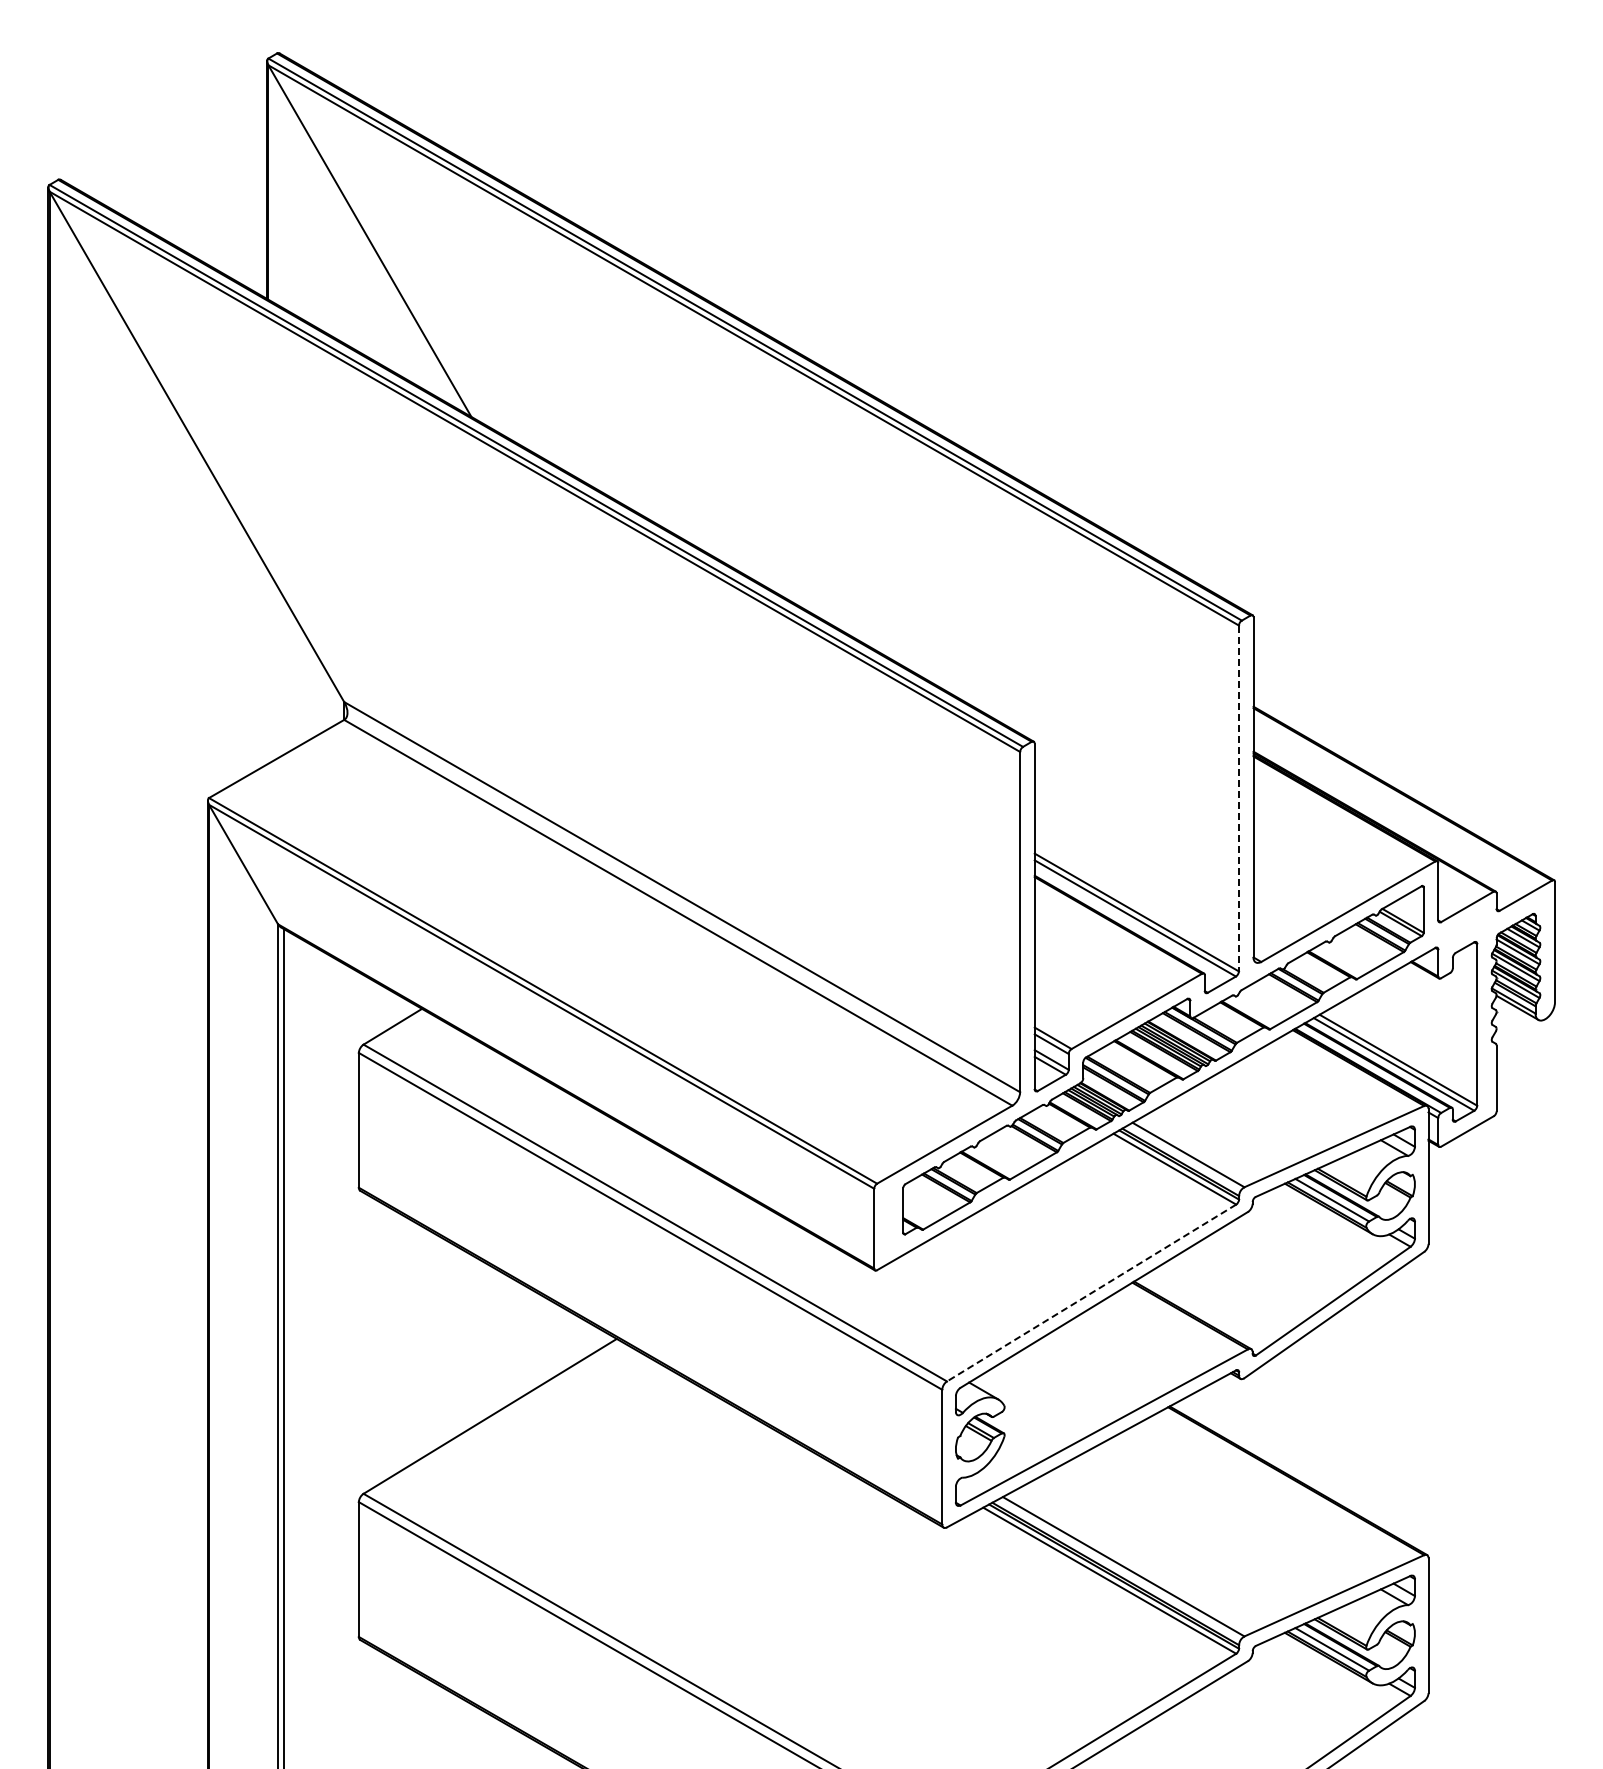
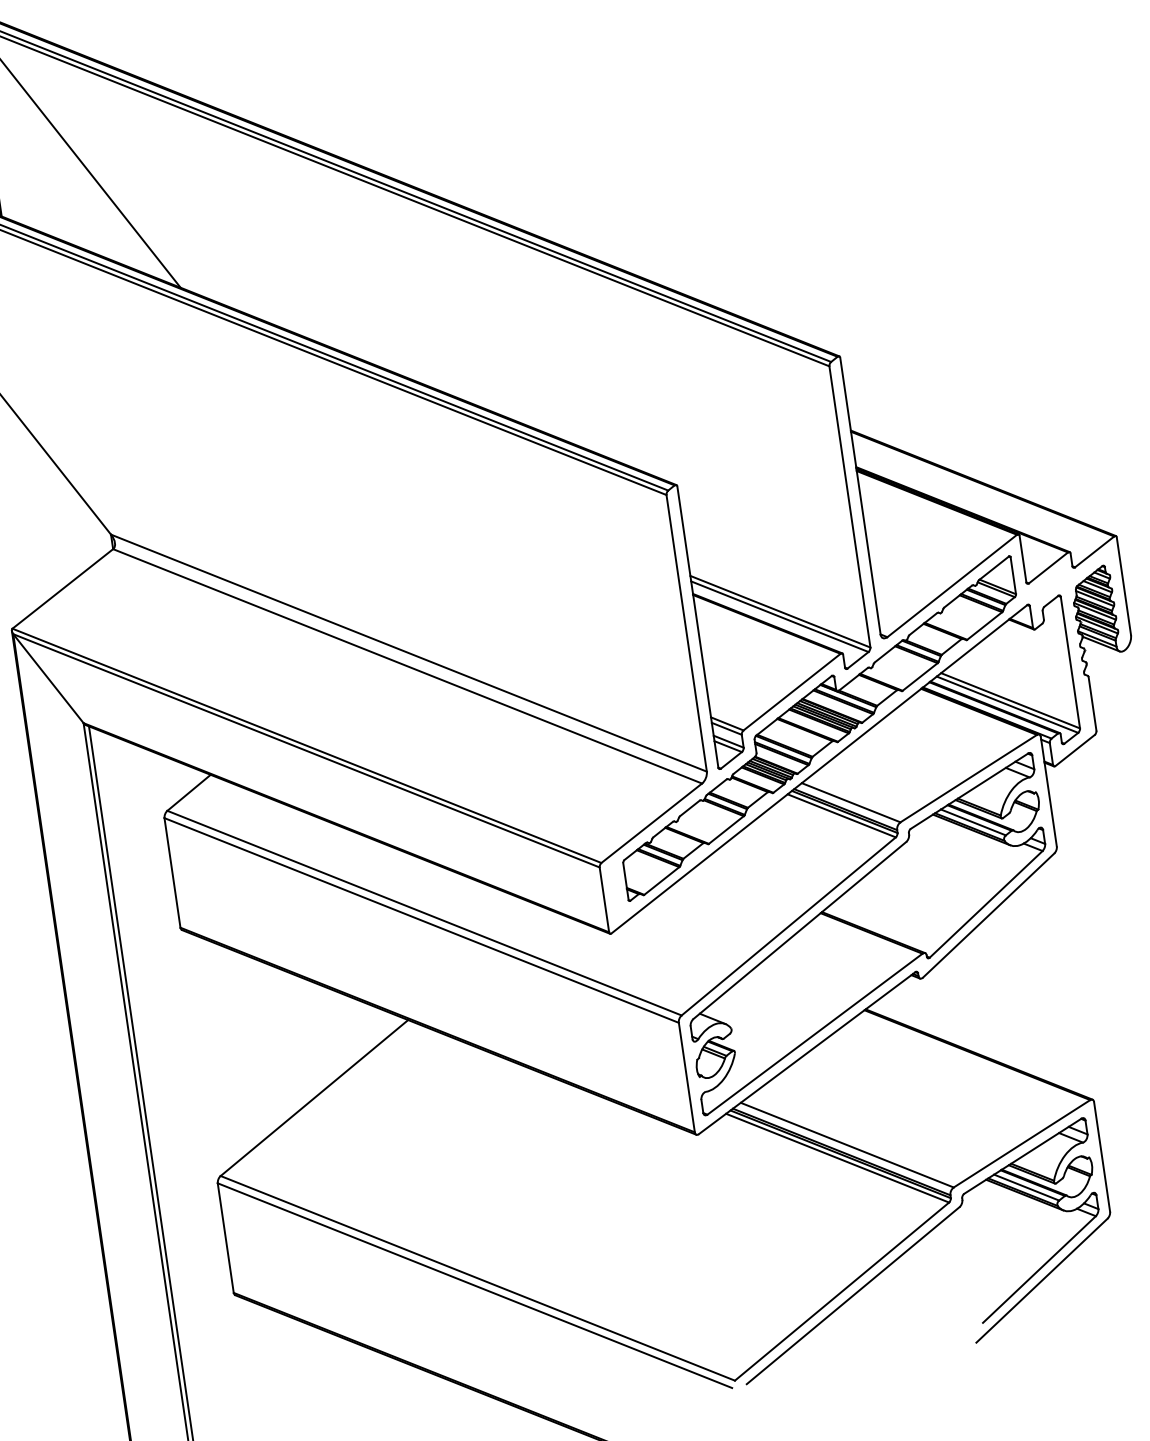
line: (1238, 798) -> (849, 506), dashed -> solid
line: (1091, 1293) -> (788, 926), dashed -> solid

